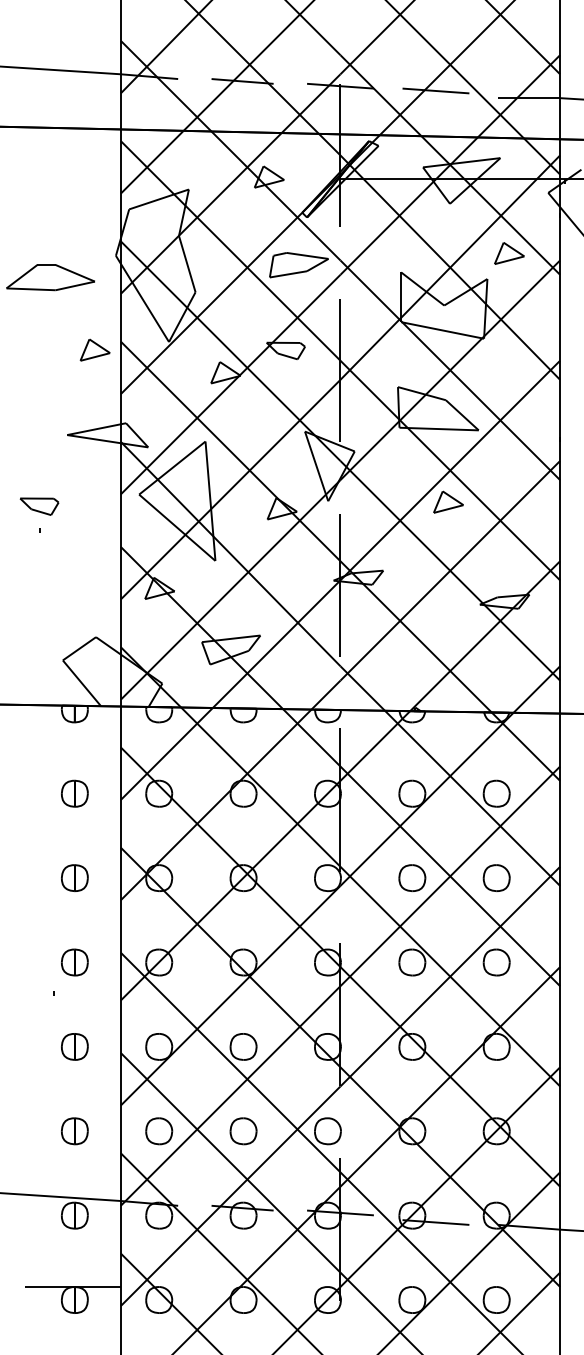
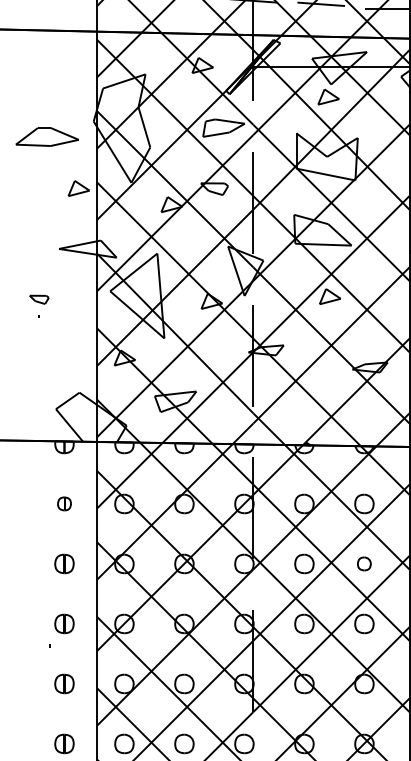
part: (509, 253) -> (328, 97), moved
part: (39, 506) -> (39, 299), size x0.7
part: (74, 793) -> (64, 503), size x0.7
part: (496, 877) -> (364, 563), size x0.7

